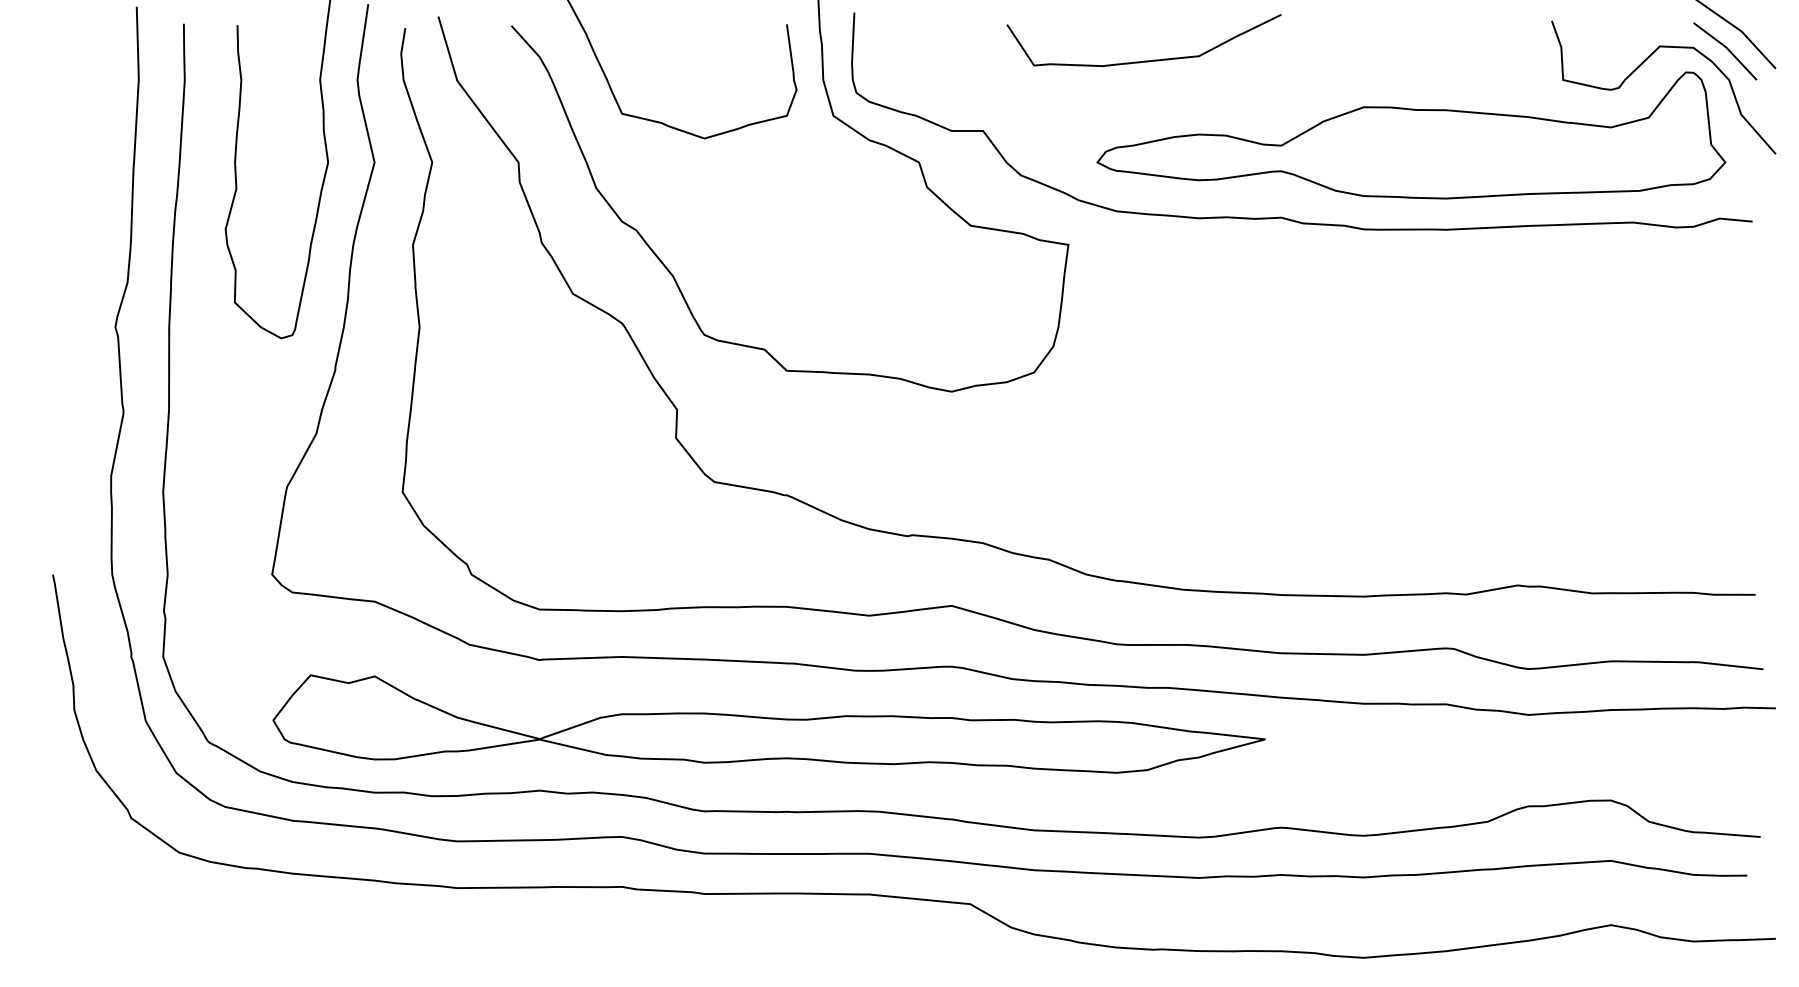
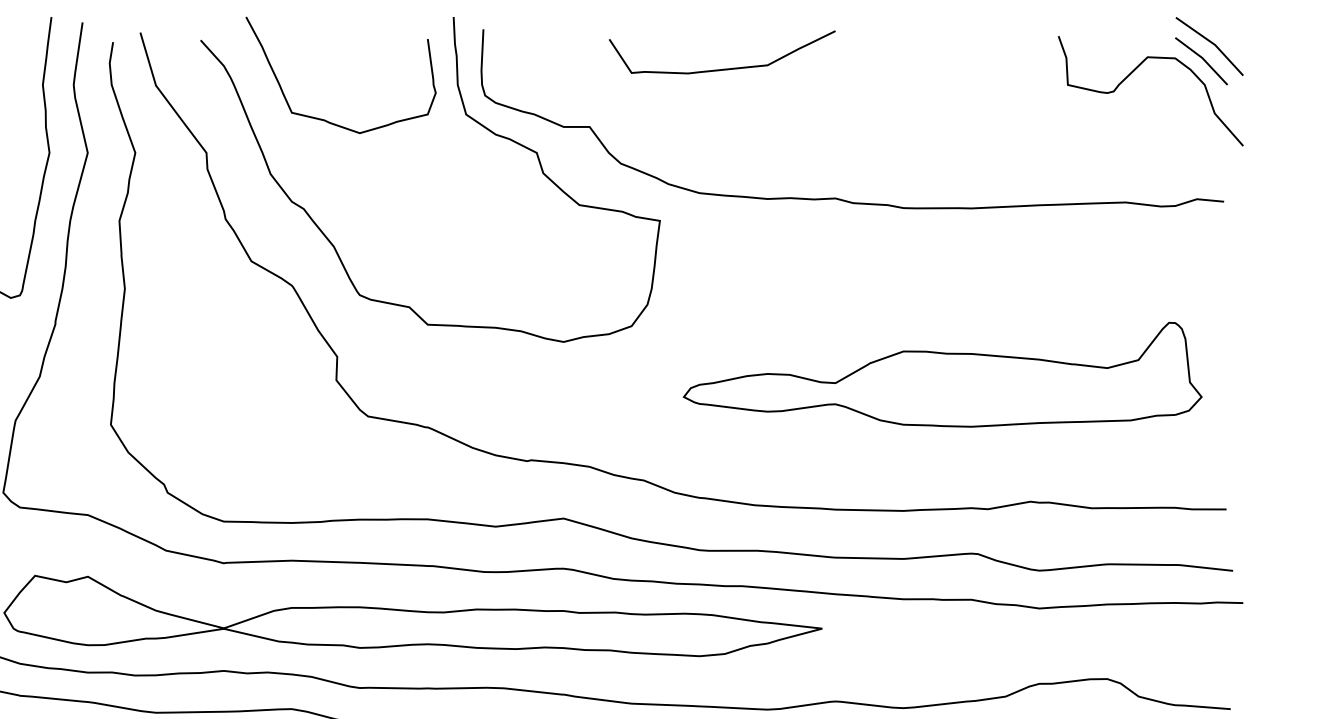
part: (1411, 135) -> (942, 374), moved

